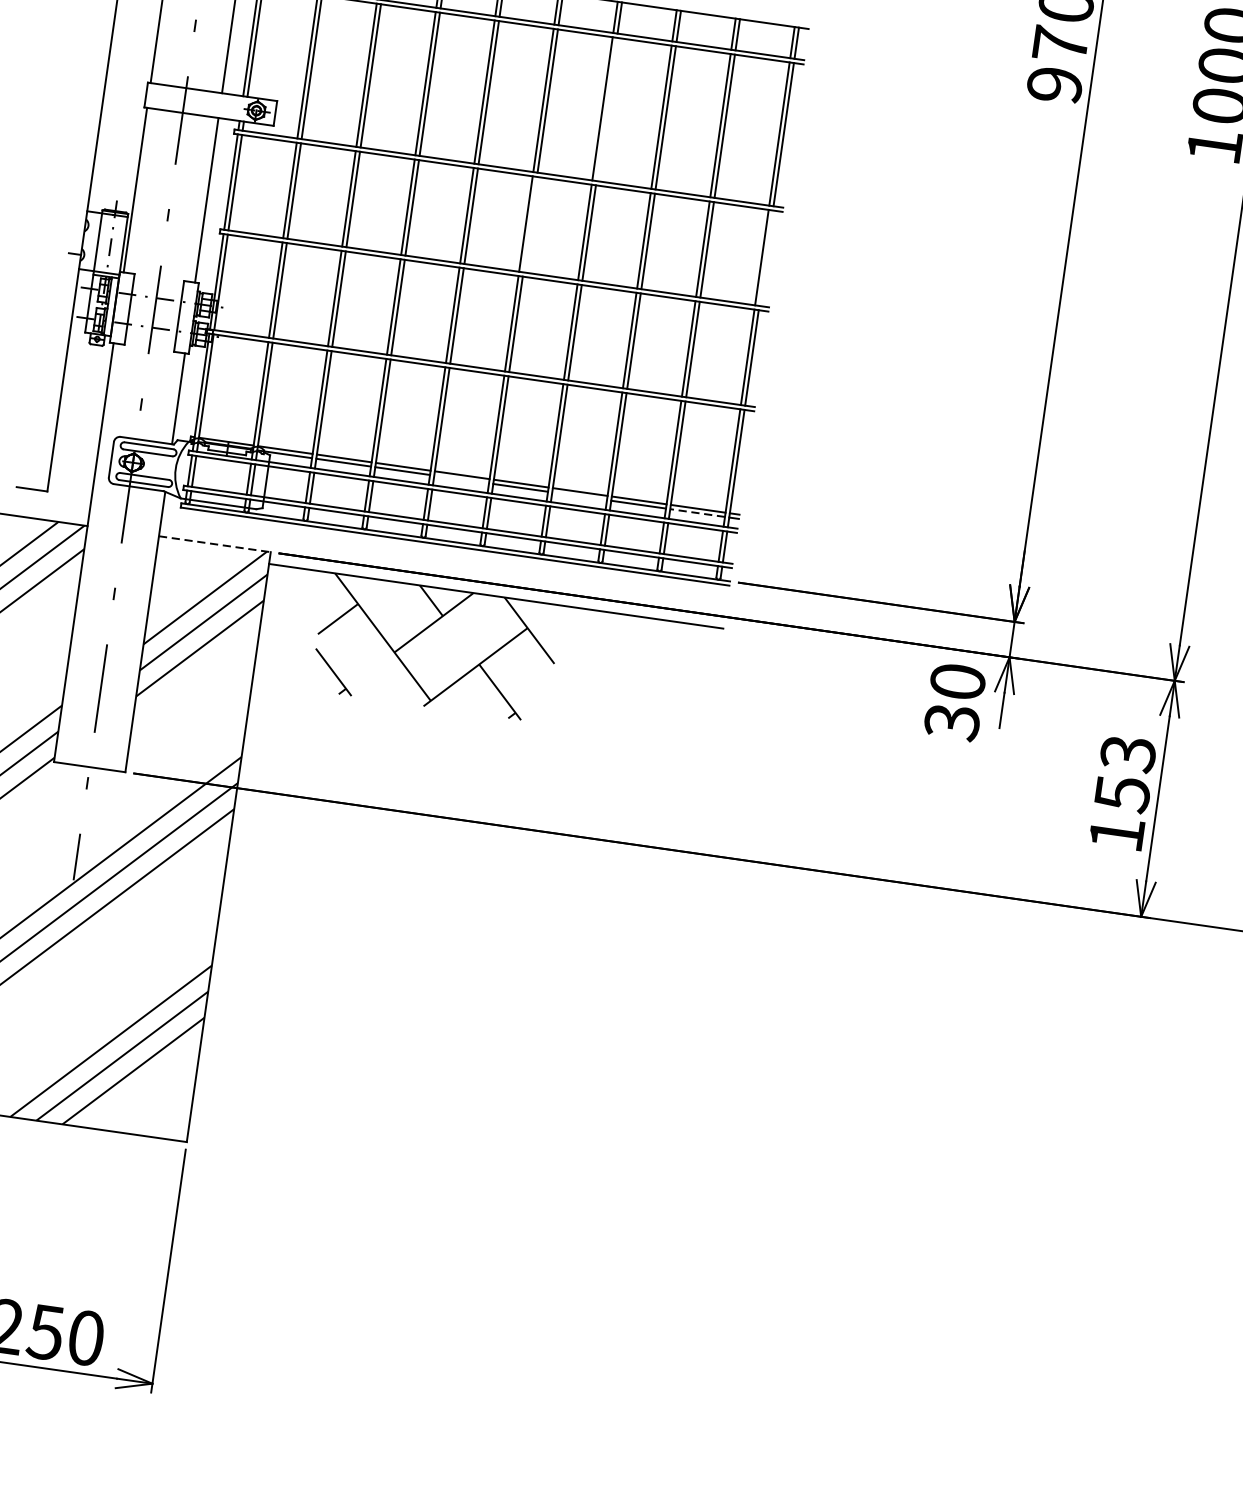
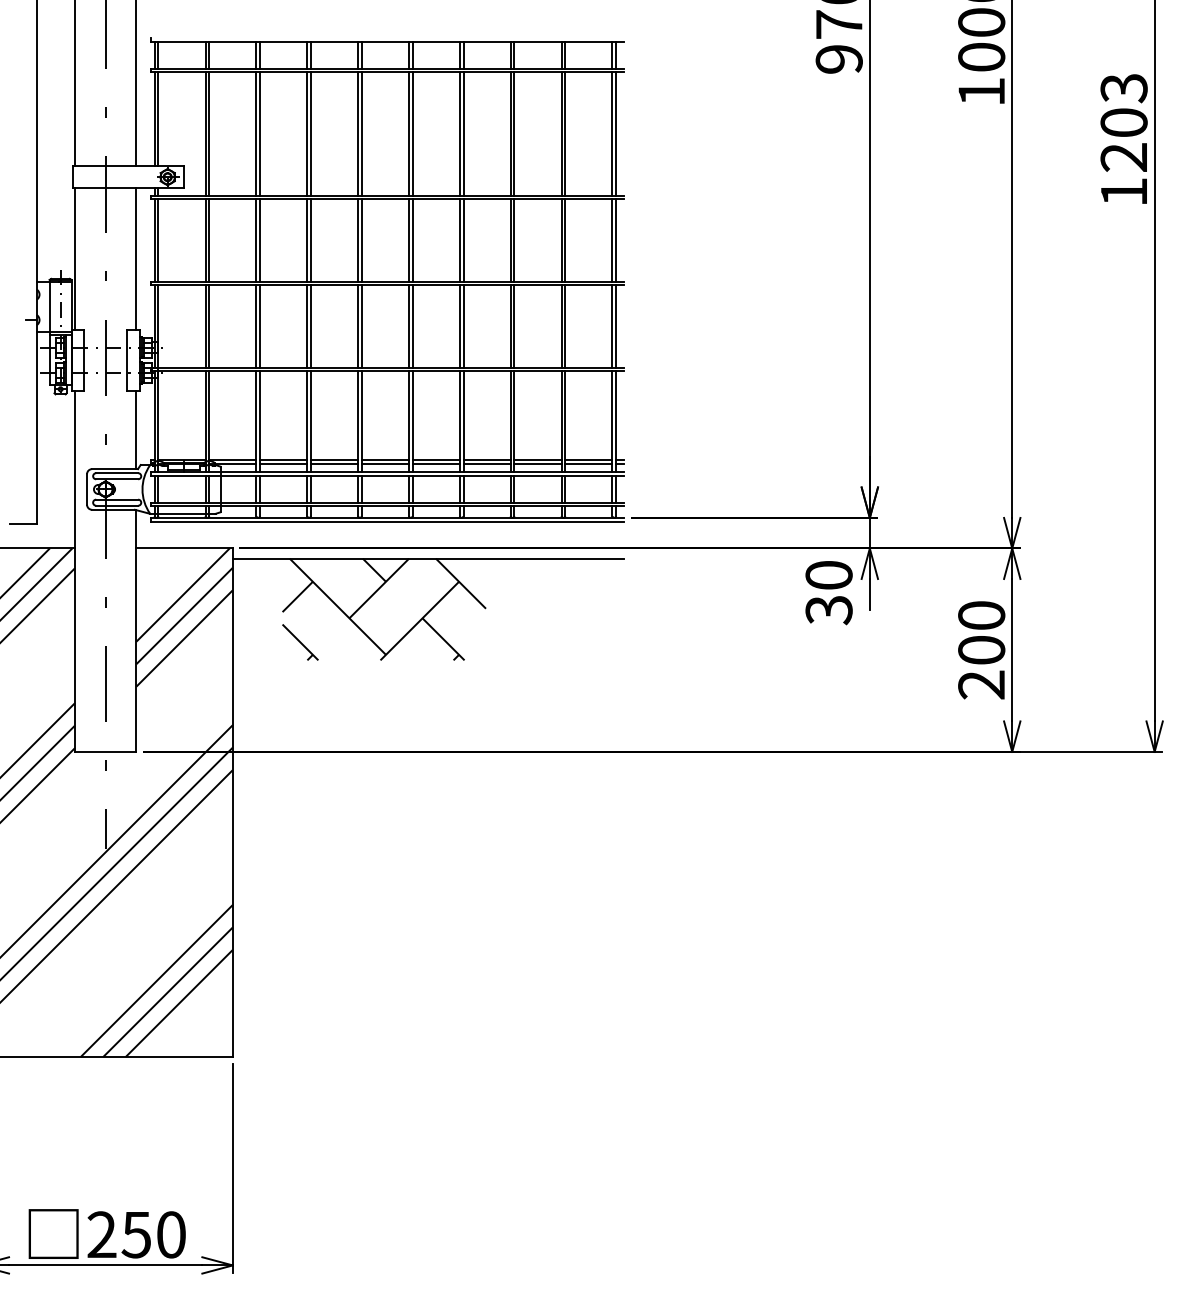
line: (606, 108) -> (463, 133), added
line: (530, 224) -> (412, 240), added
line: (766, 258) -> (616, 240), added
line: (461, 479) -> (385, 464), added
line: (578, 496) -> (486, 464), added
line: (697, 513) -> (588, 464), dashed -> solid
line: (215, 544) -> (185, 548), dashed -> solid
text: (1122, 794) -> (981, 650), 153 -> 200

